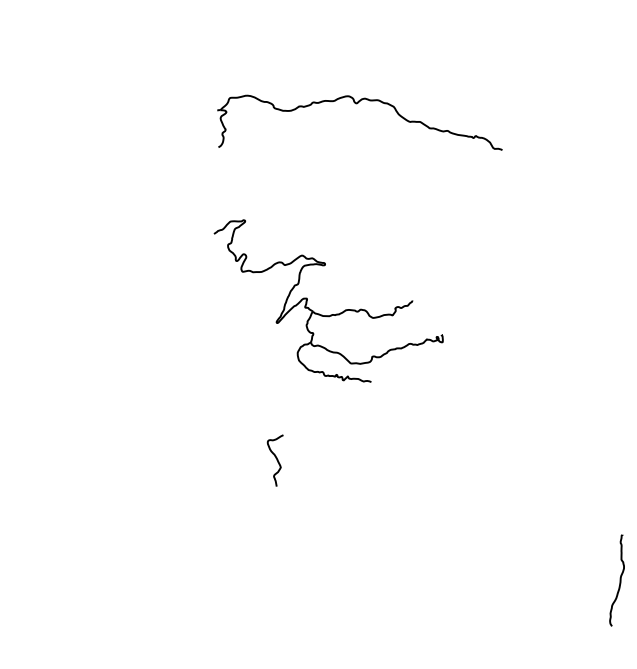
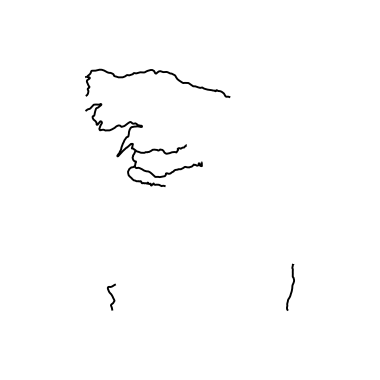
part: (357, 105) -> (156, 74), moved
curve: (274, 459) -> (111, 296), moved

